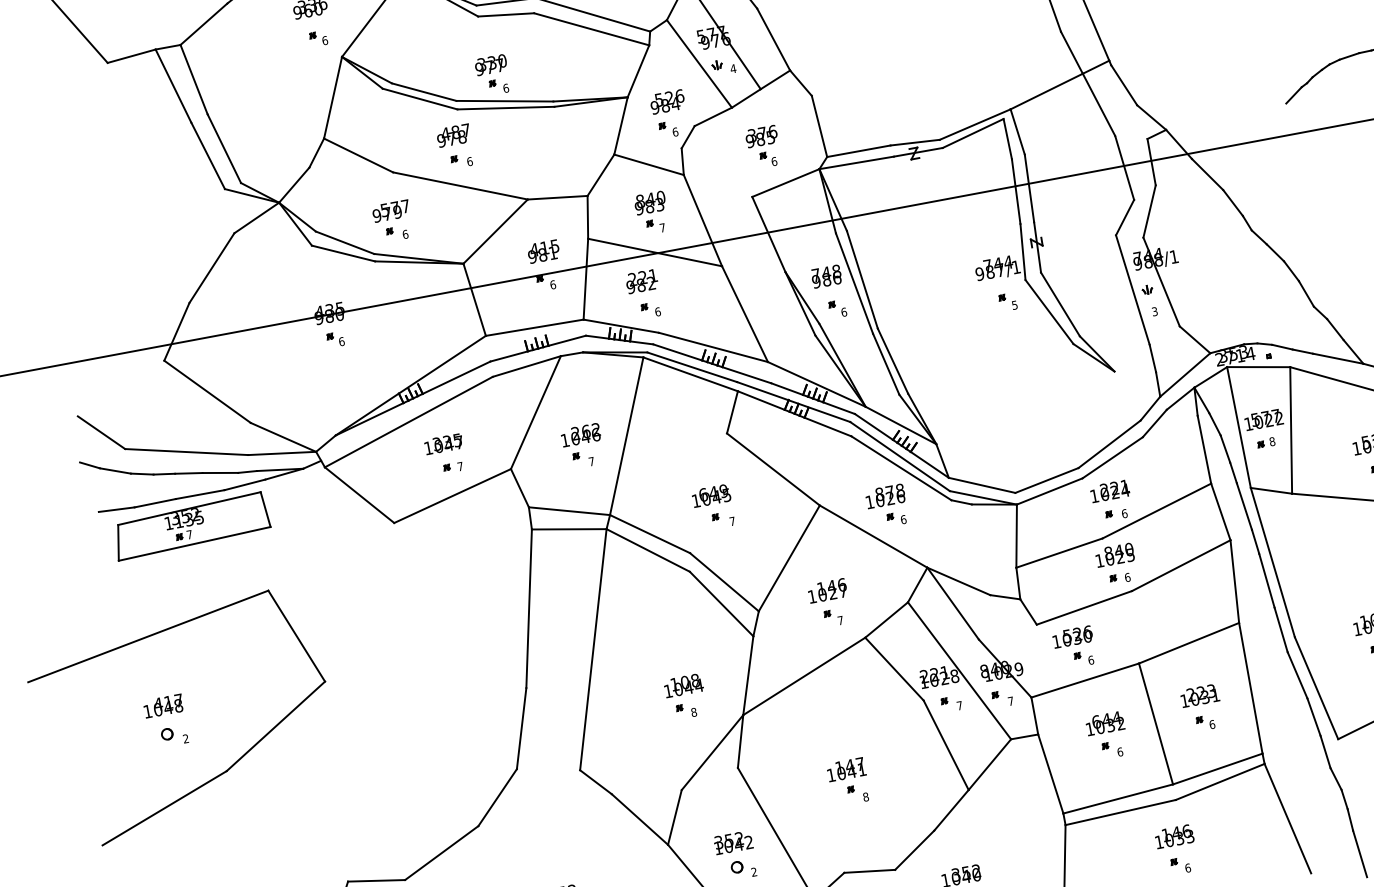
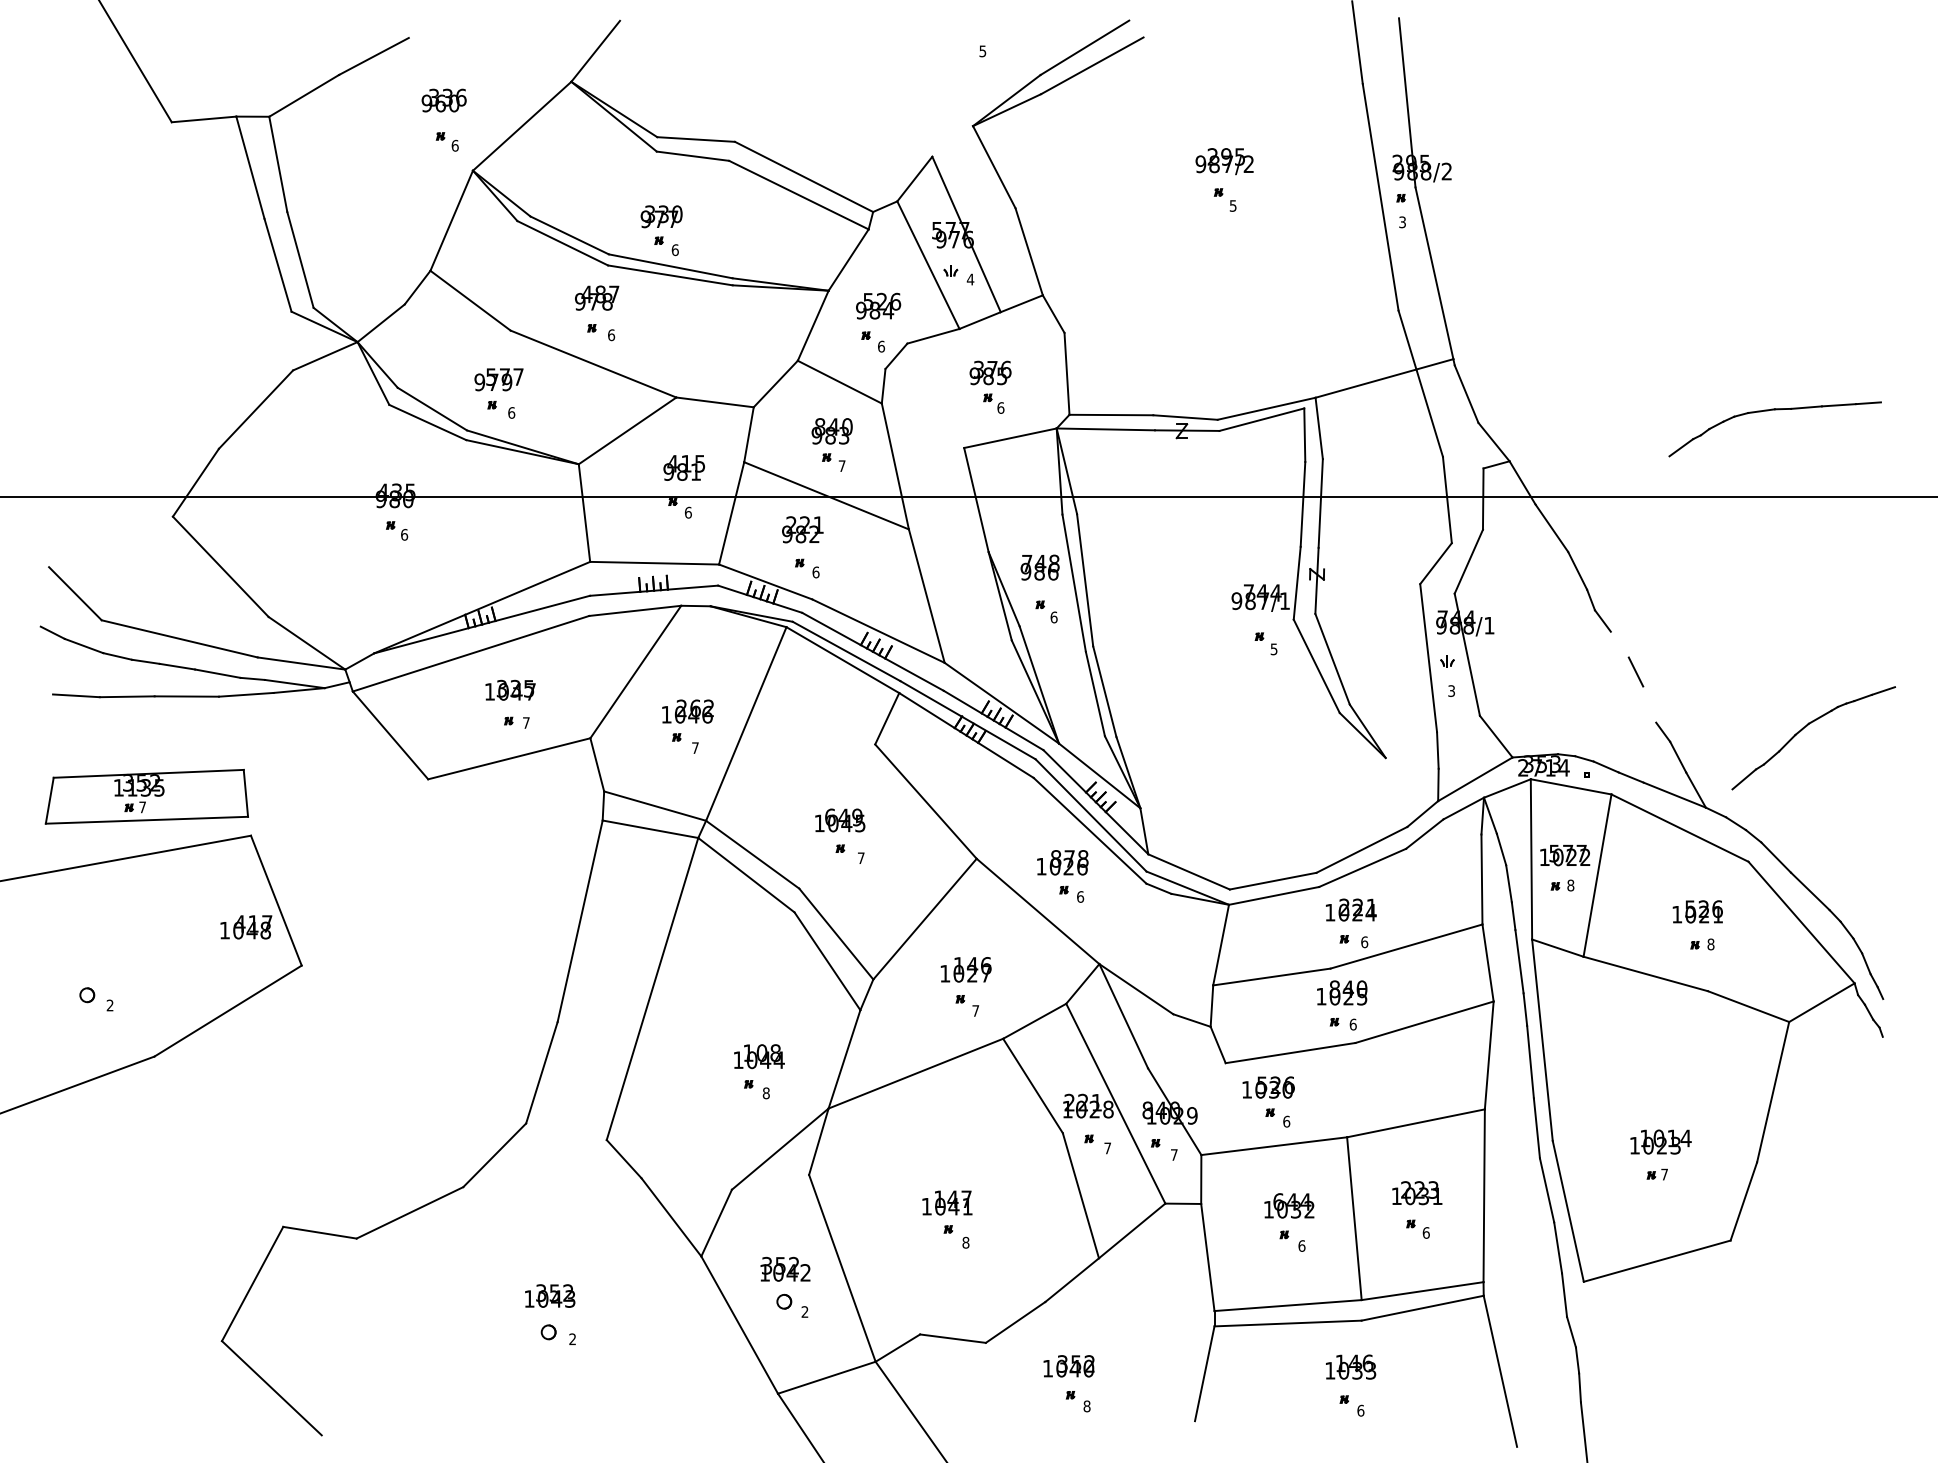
line: (1275, 252) -> (1619, 644), removed
line: (1306, 293) -> (1649, 704), removed
part: (190, 526) -> (146, 796), moved
text: (163, 706) -> (246, 927), moved

